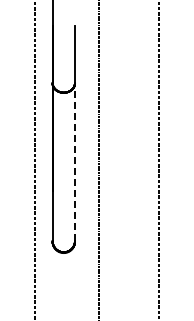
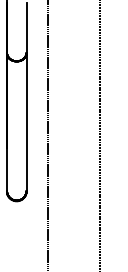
line: (75, 161) -> (26, 121), dashed -> solid

